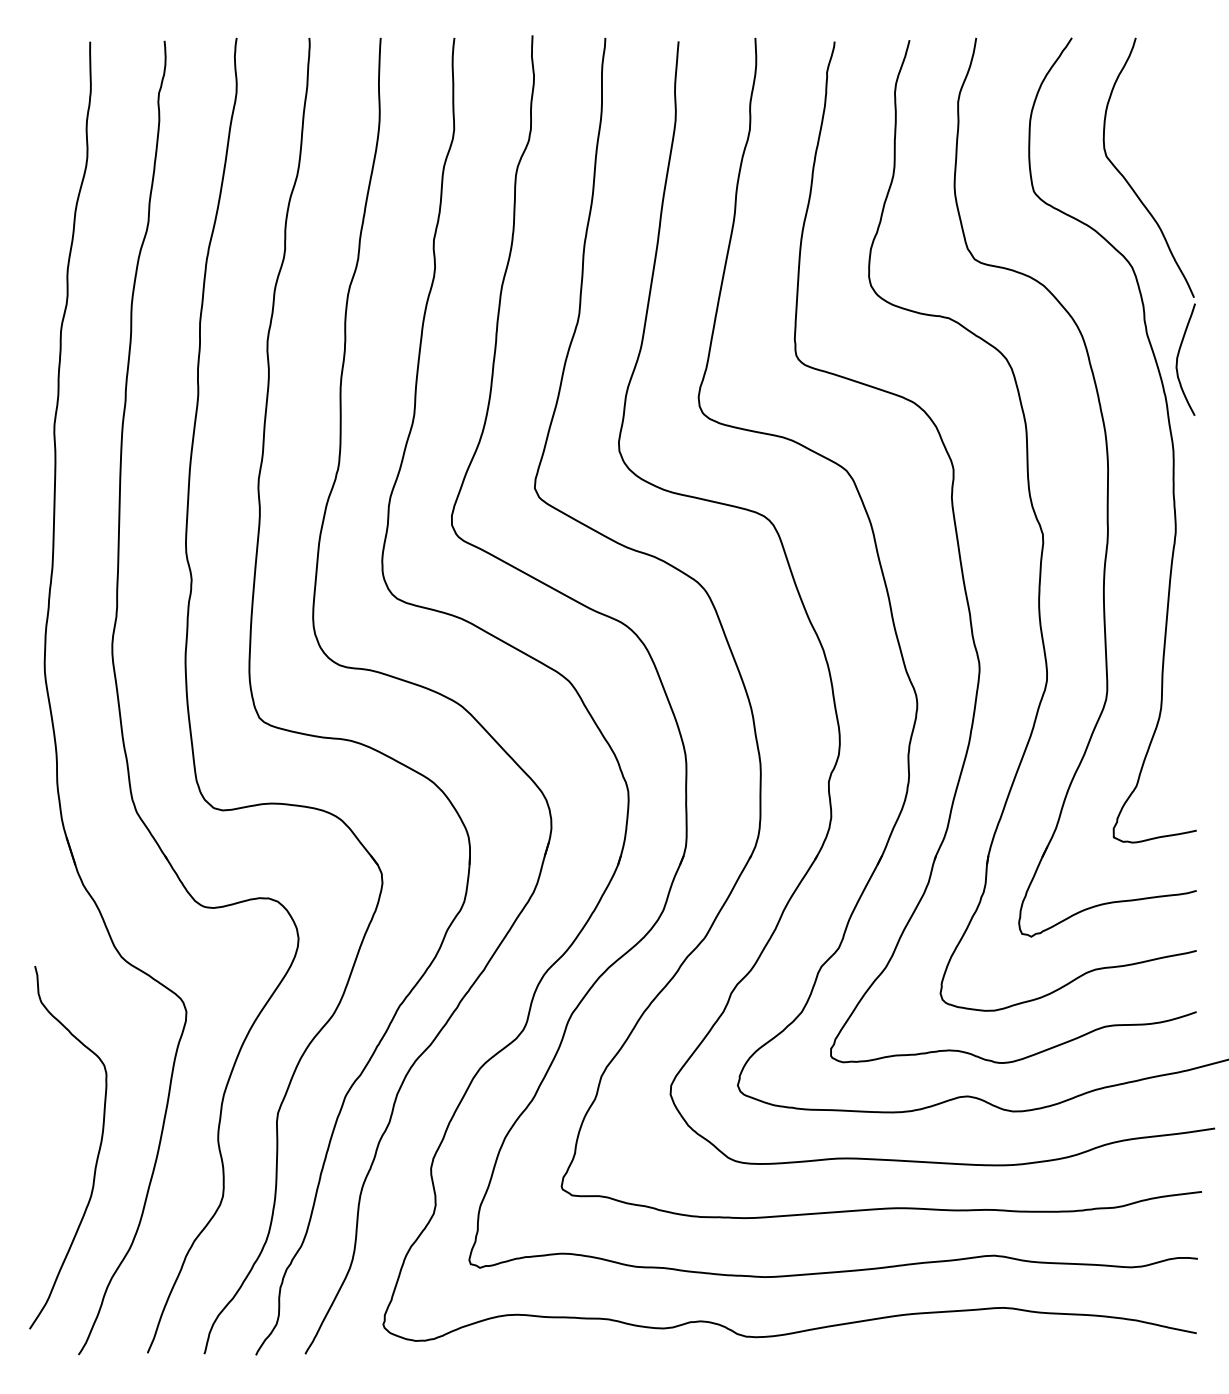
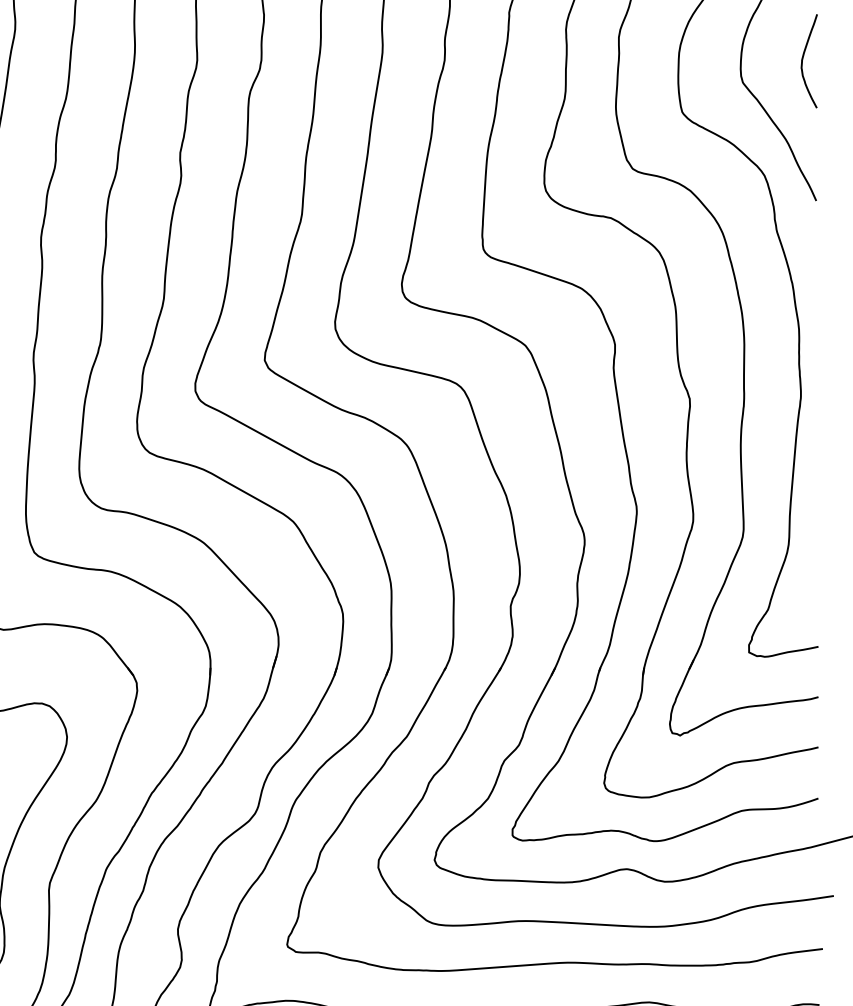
curve: (1178, 358) -> (803, 60), moved

